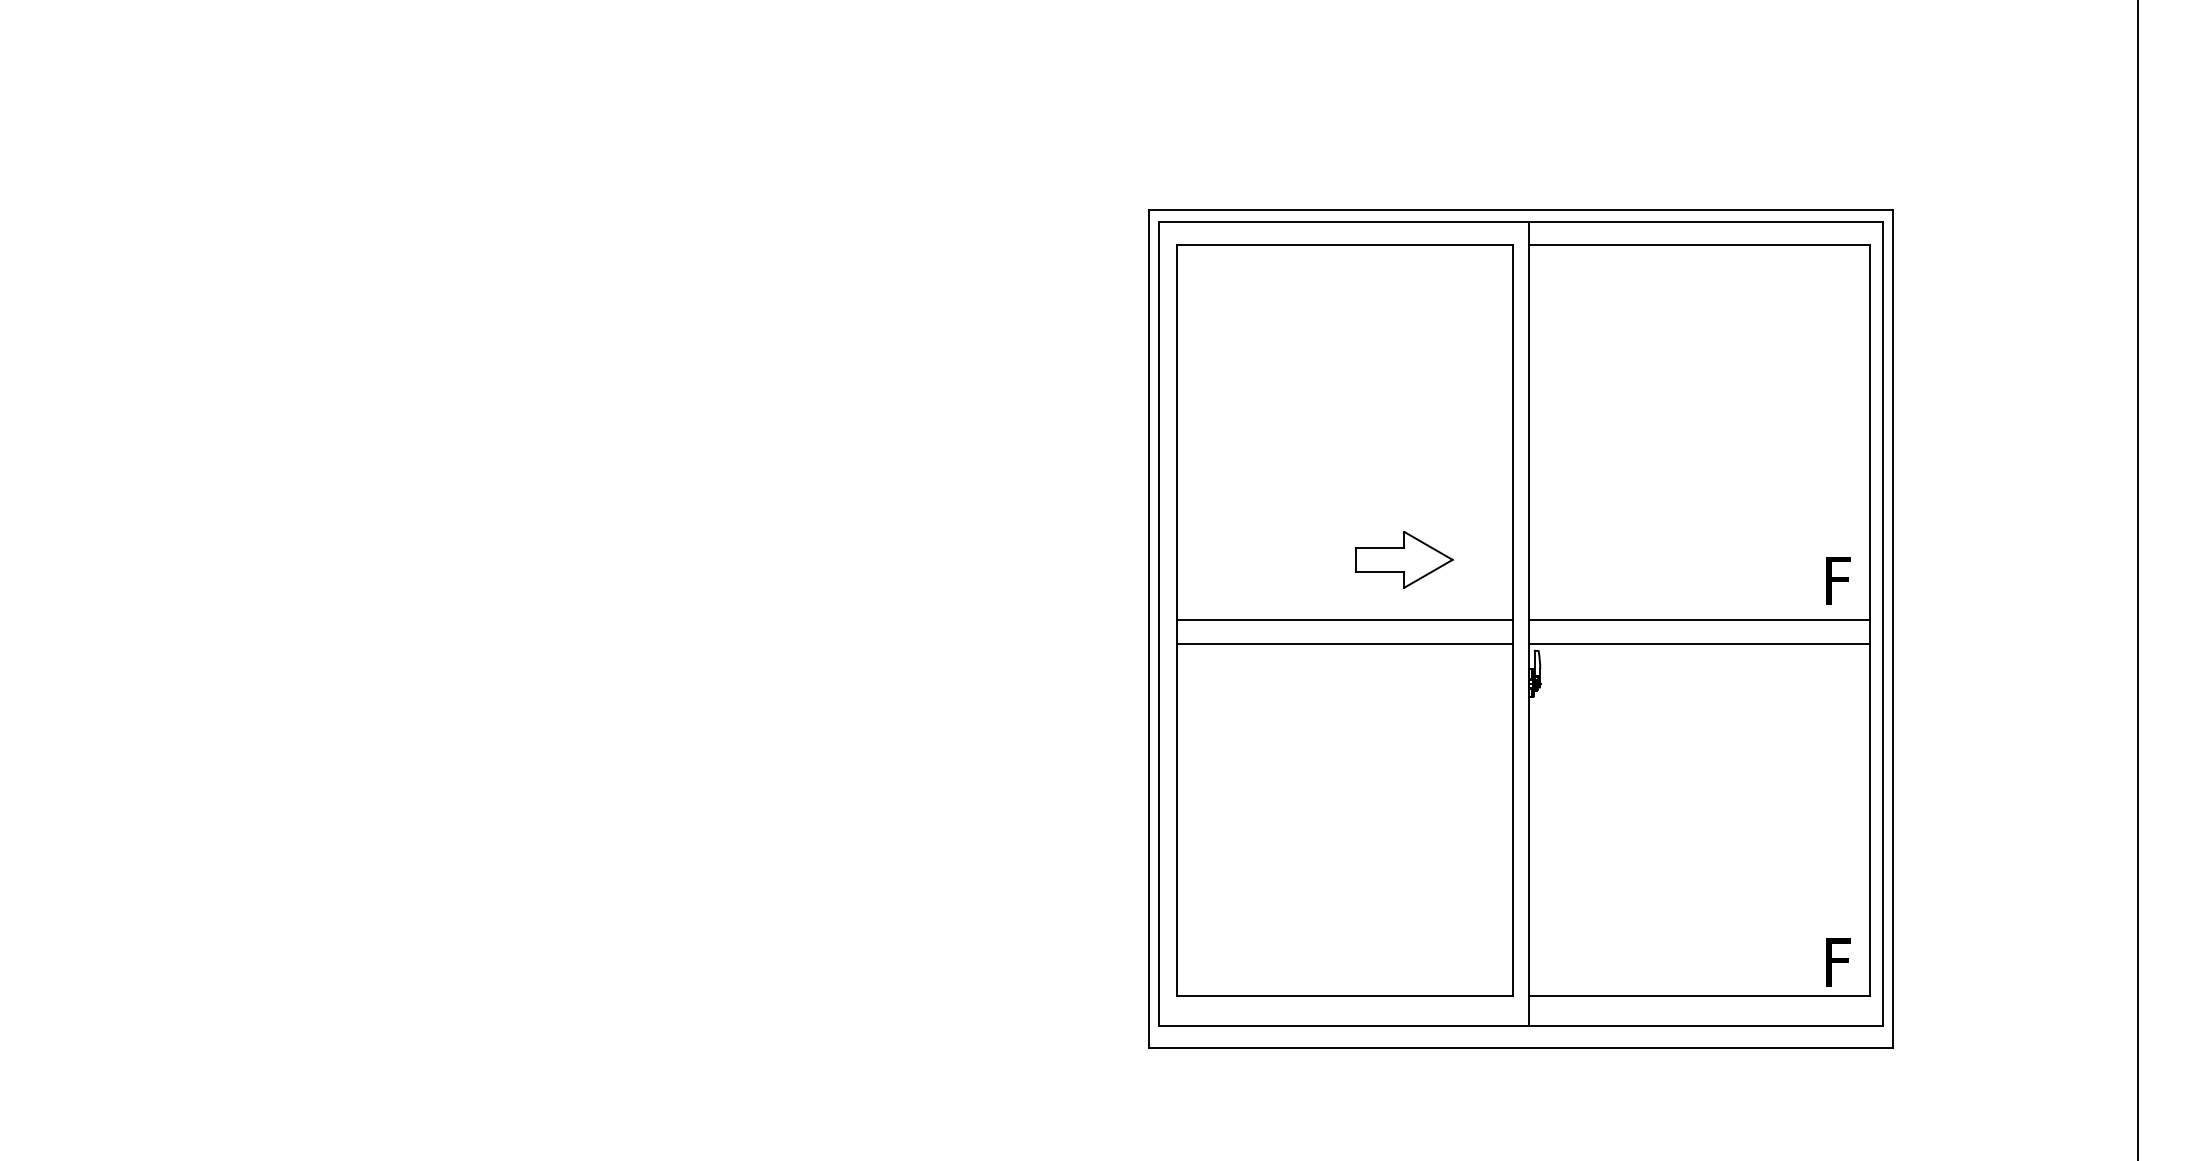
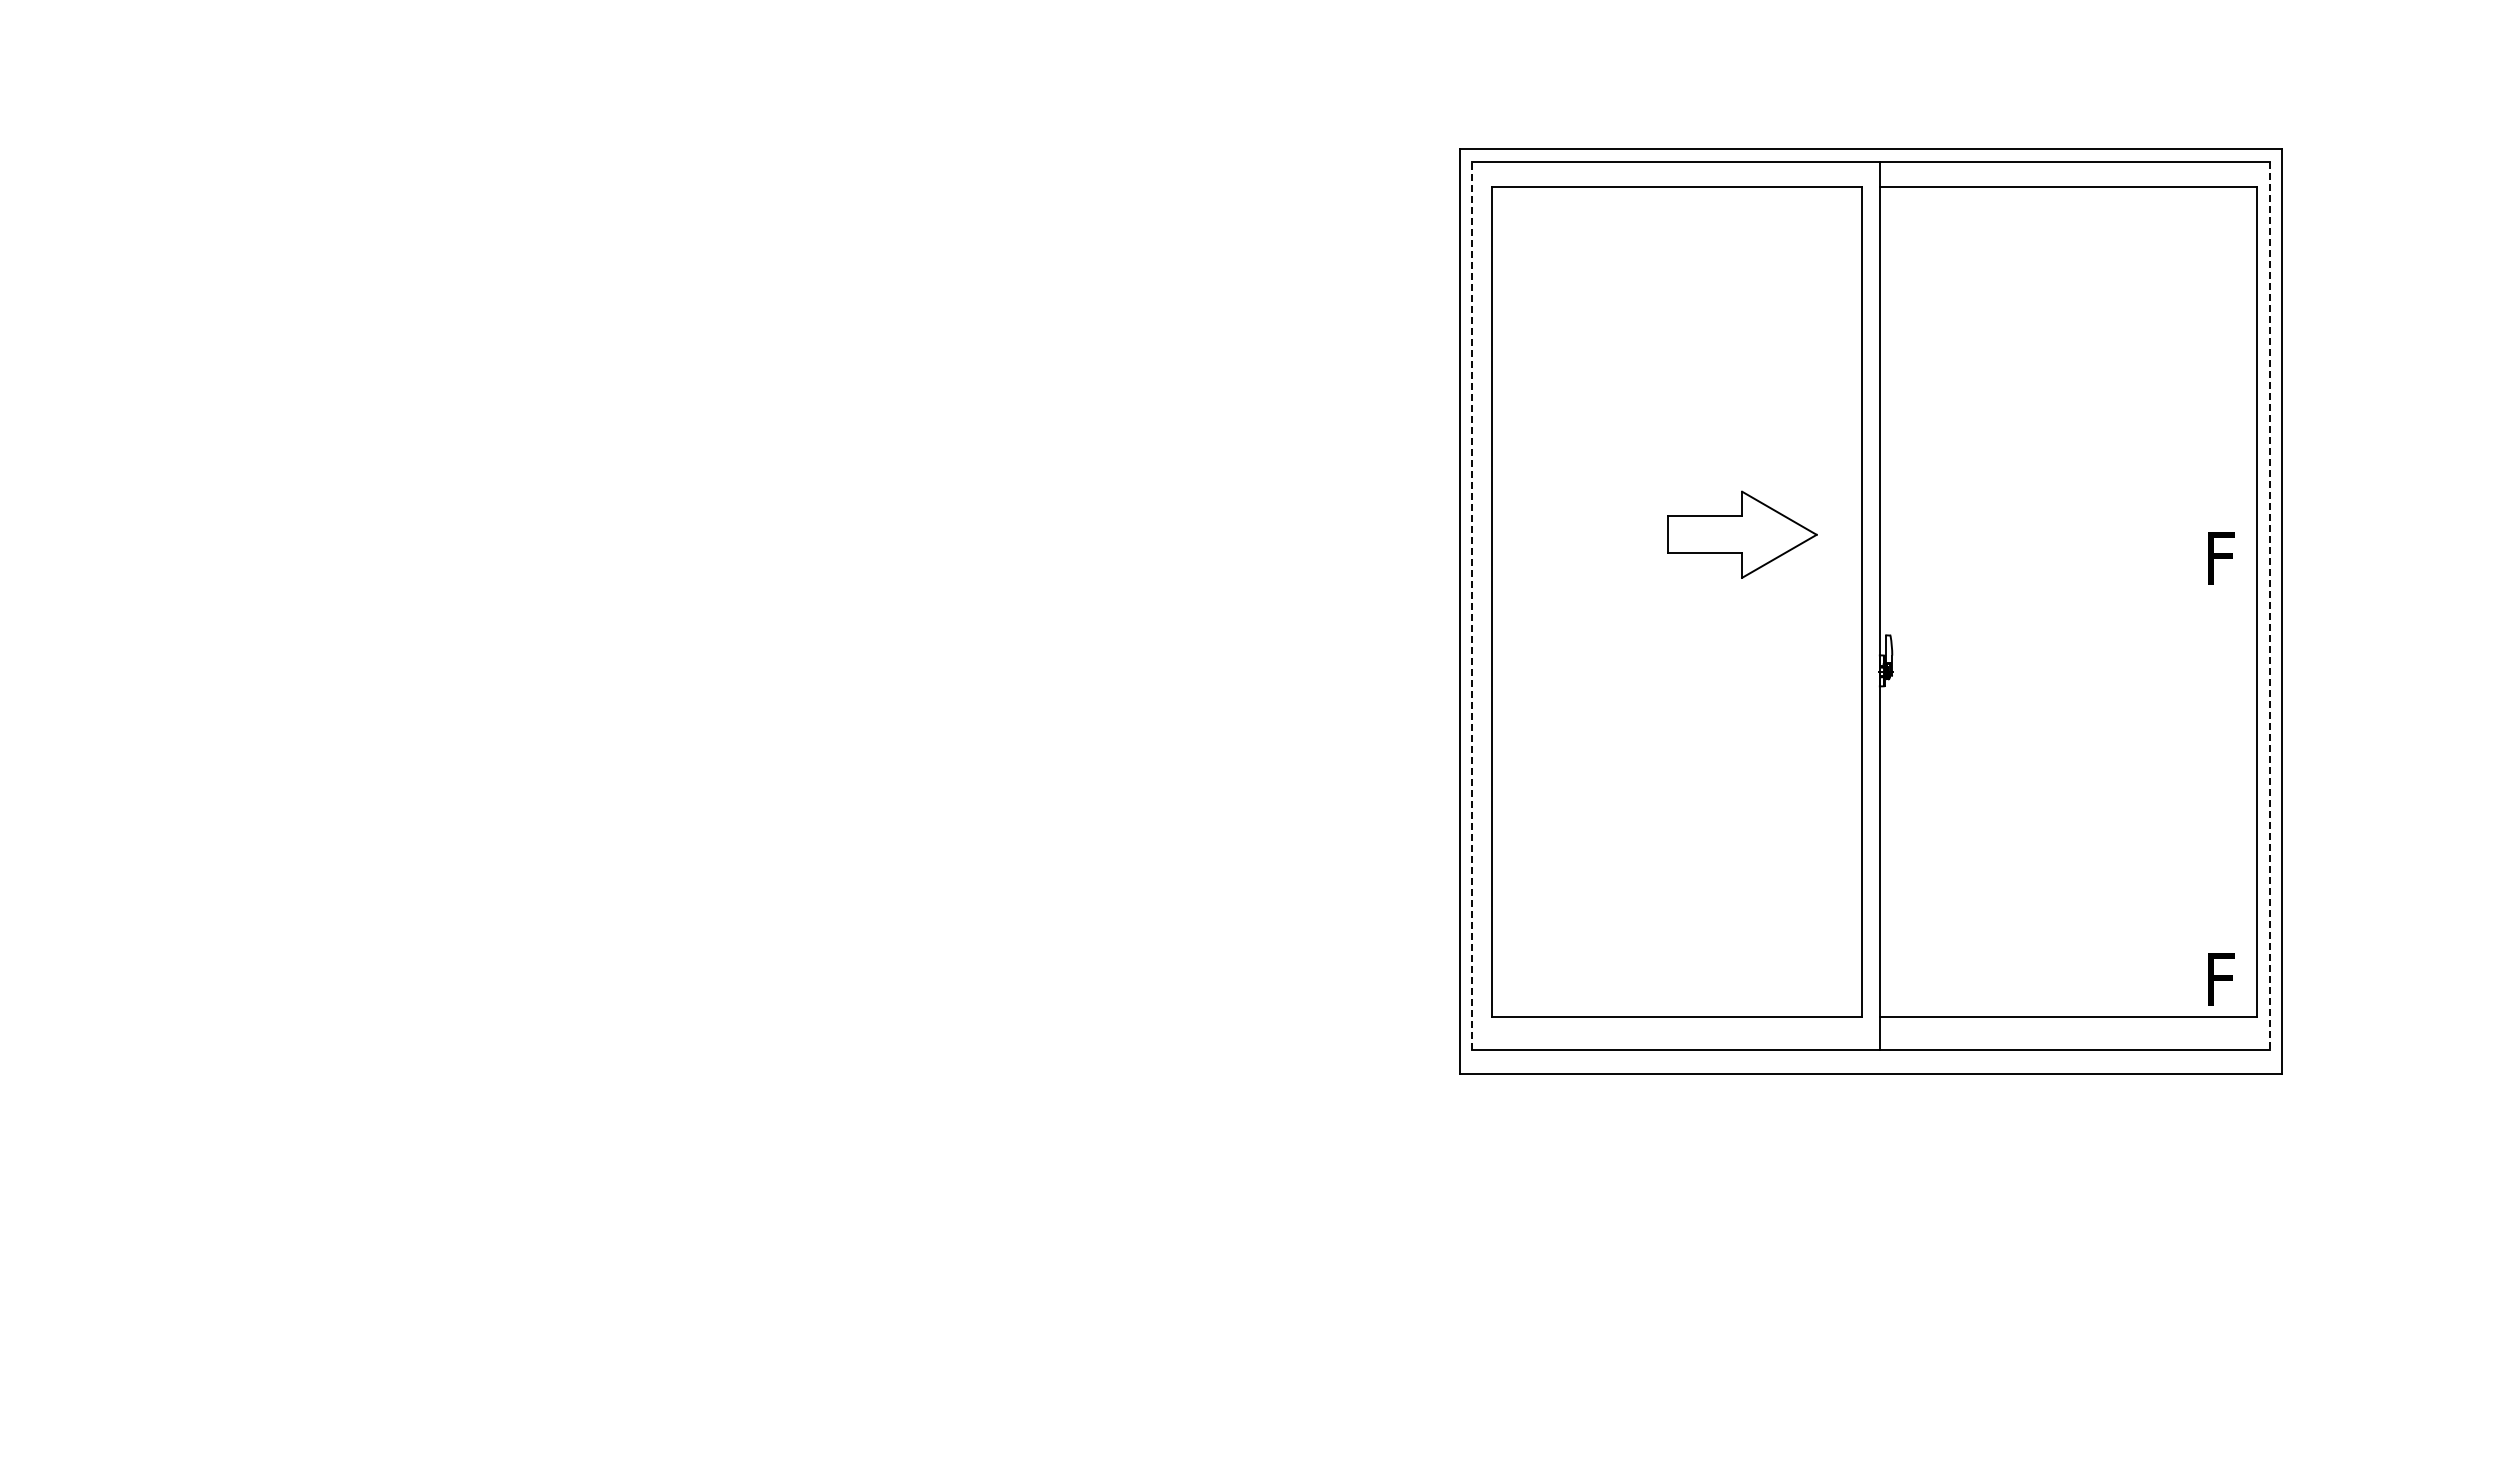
part: (1404, 559) -> (1742, 534), size x1.4
line: (1344, 620) -> (1676, 601), removed
line: (1698, 620) -> (2067, 601), removed
line: (1159, 623) -> (1471, 605), solid -> dashed
line: (1882, 623) -> (2270, 605), solid -> dashed
line: (1344, 644) -> (1676, 628), removed
line: (1698, 644) -> (2067, 628), removed

